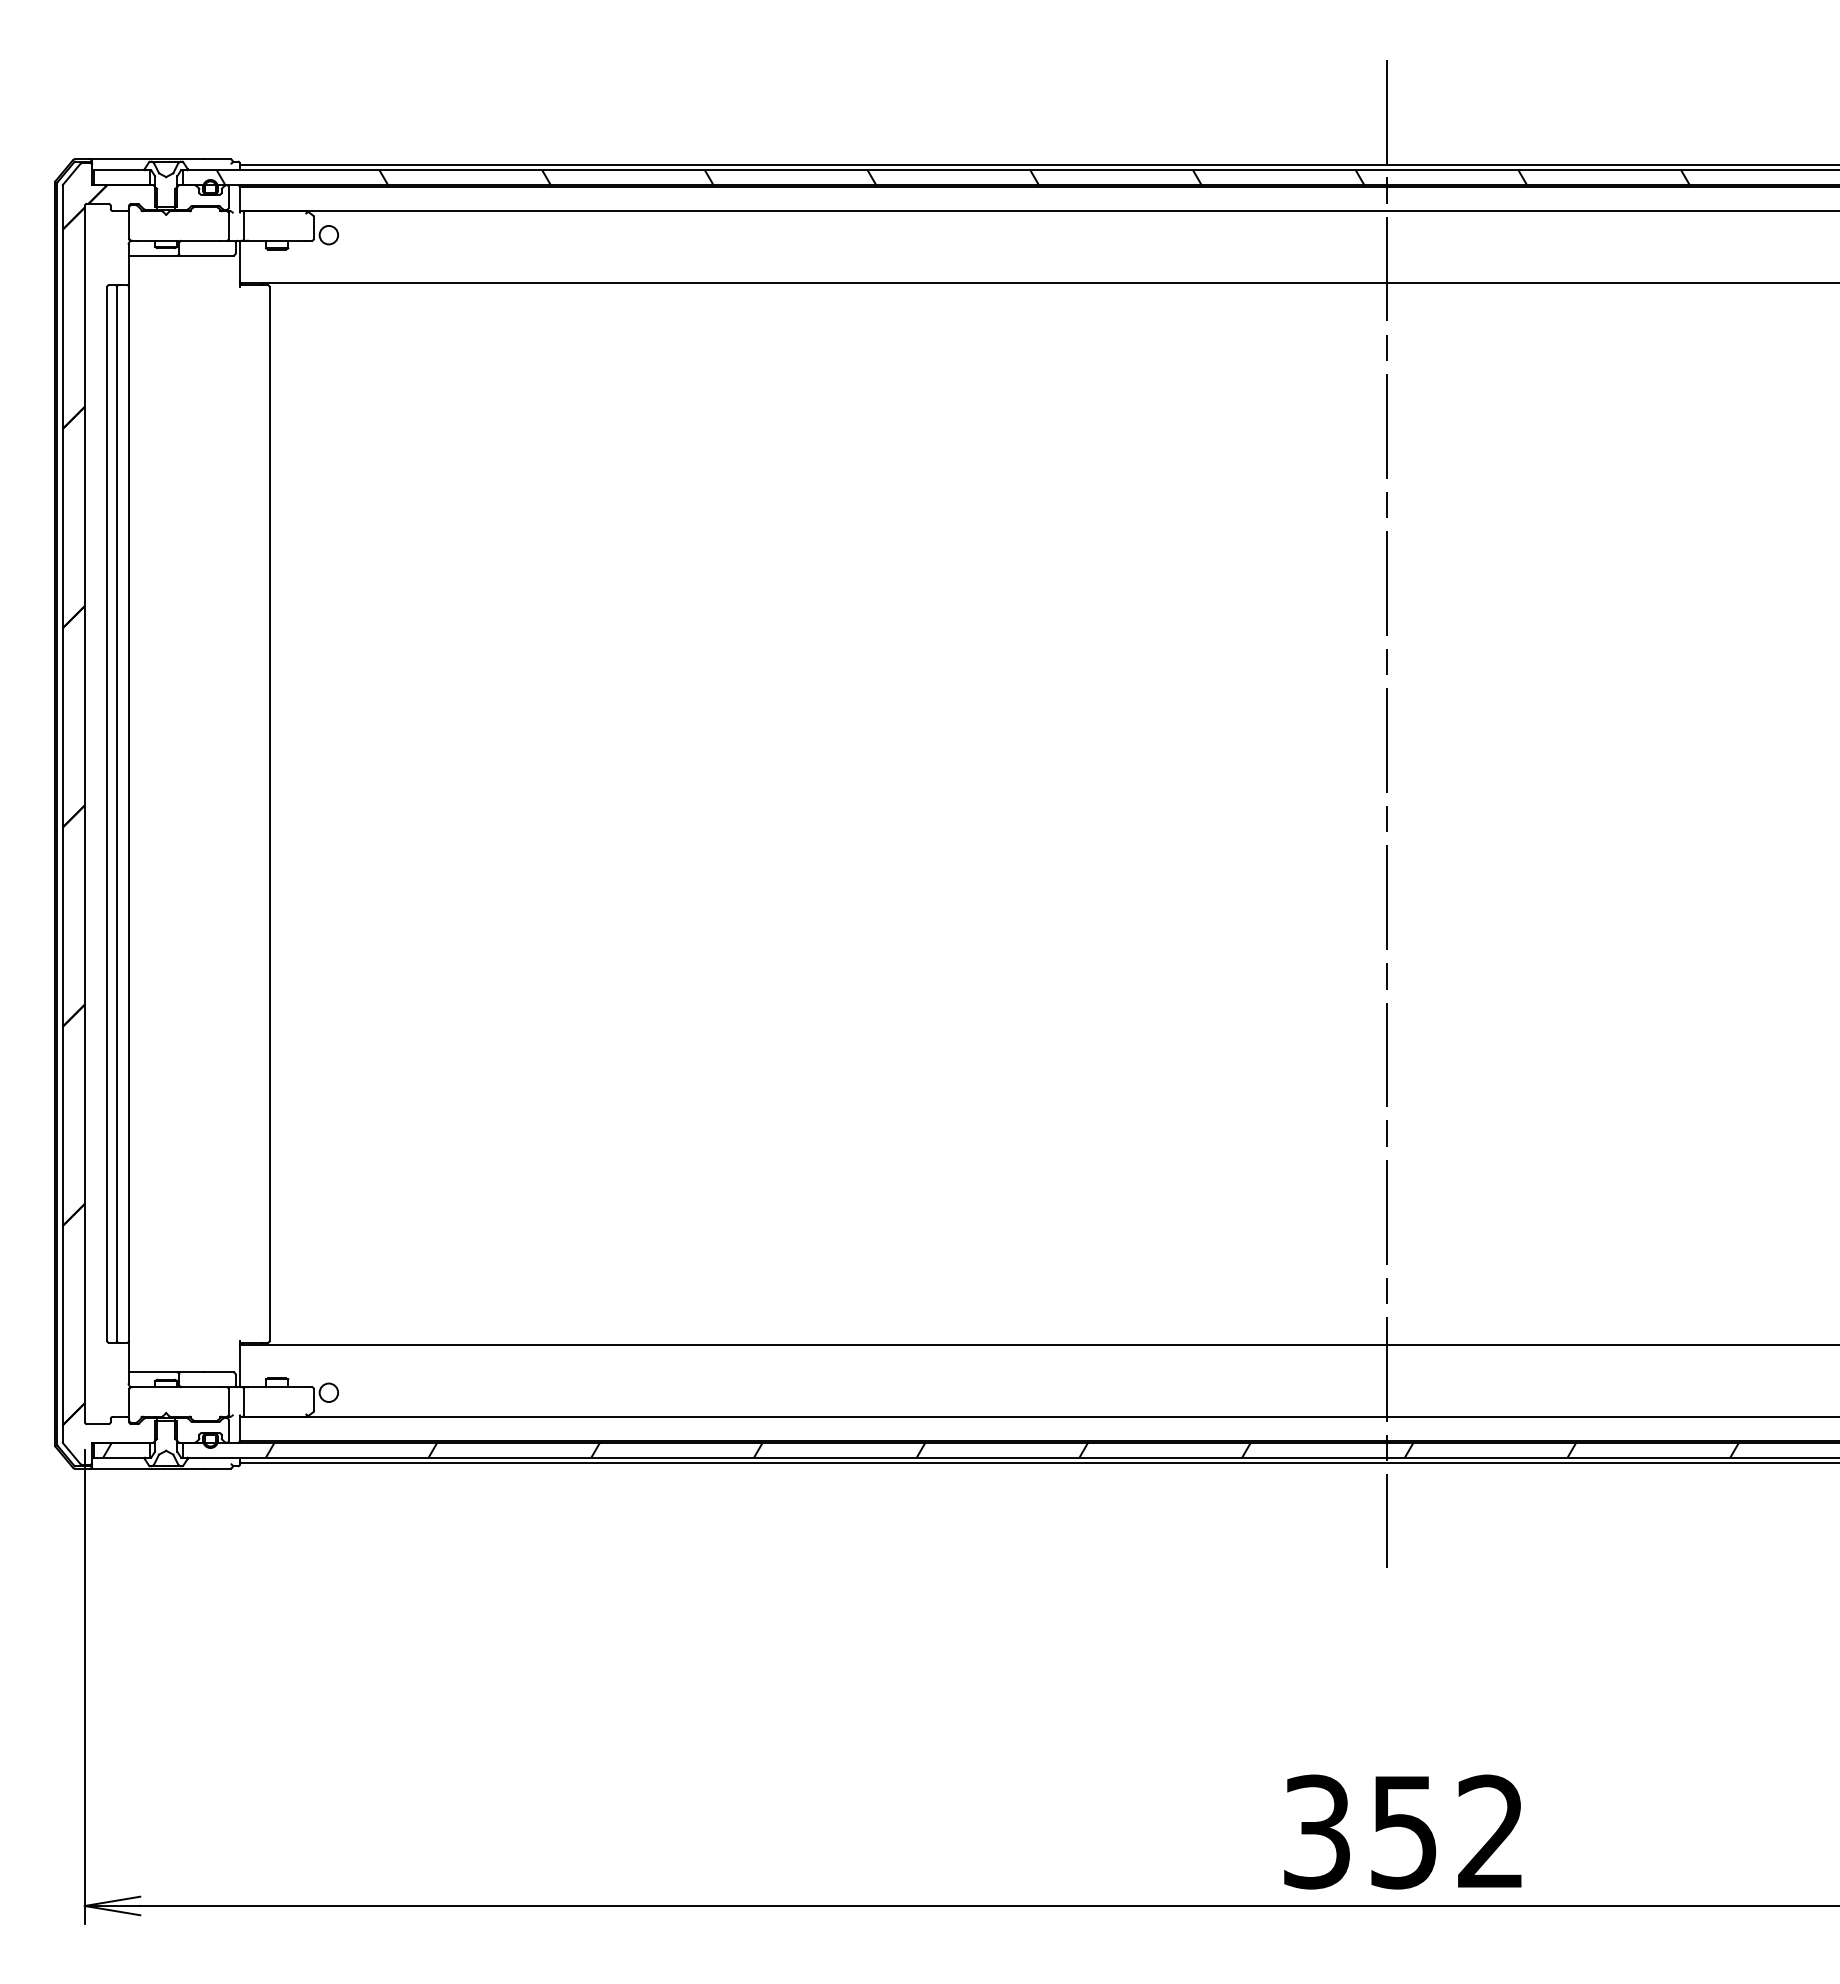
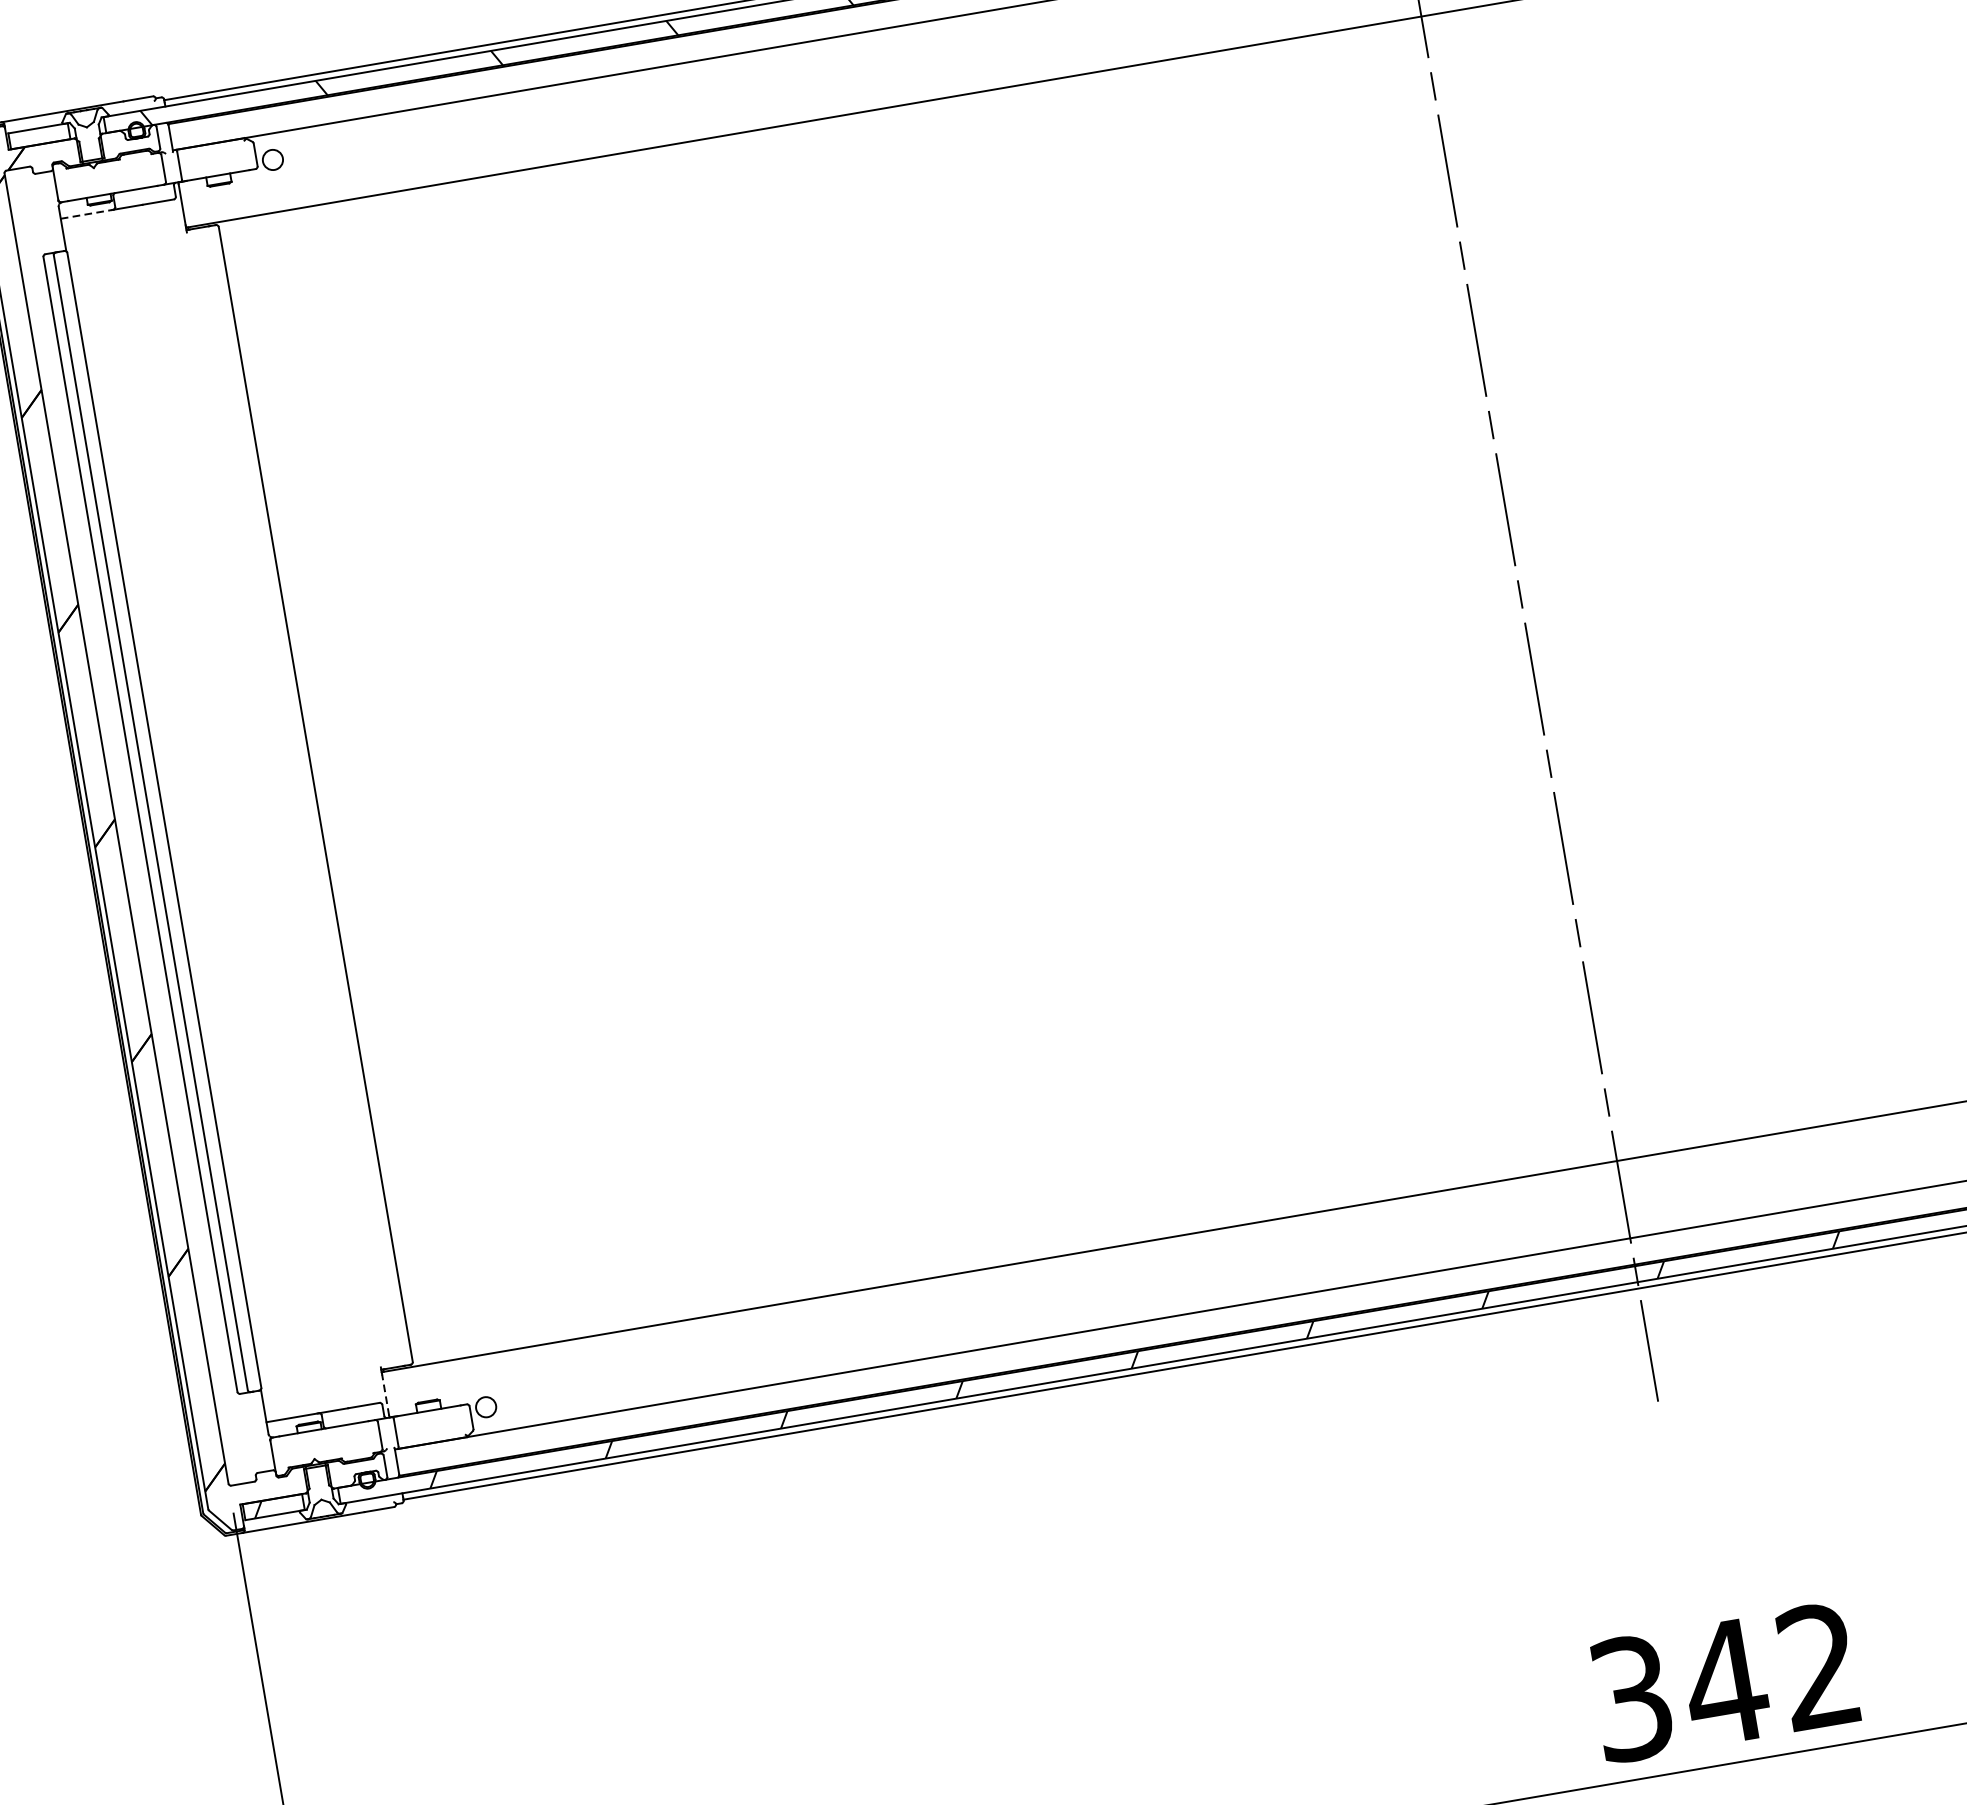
line: (152, 255) -> (86, 214), solid -> dashed
line: (240, 1365) -> (385, 1394), solid -> dashed
text: (1403, 1832) -> (1724, 1683), 352 -> 342

